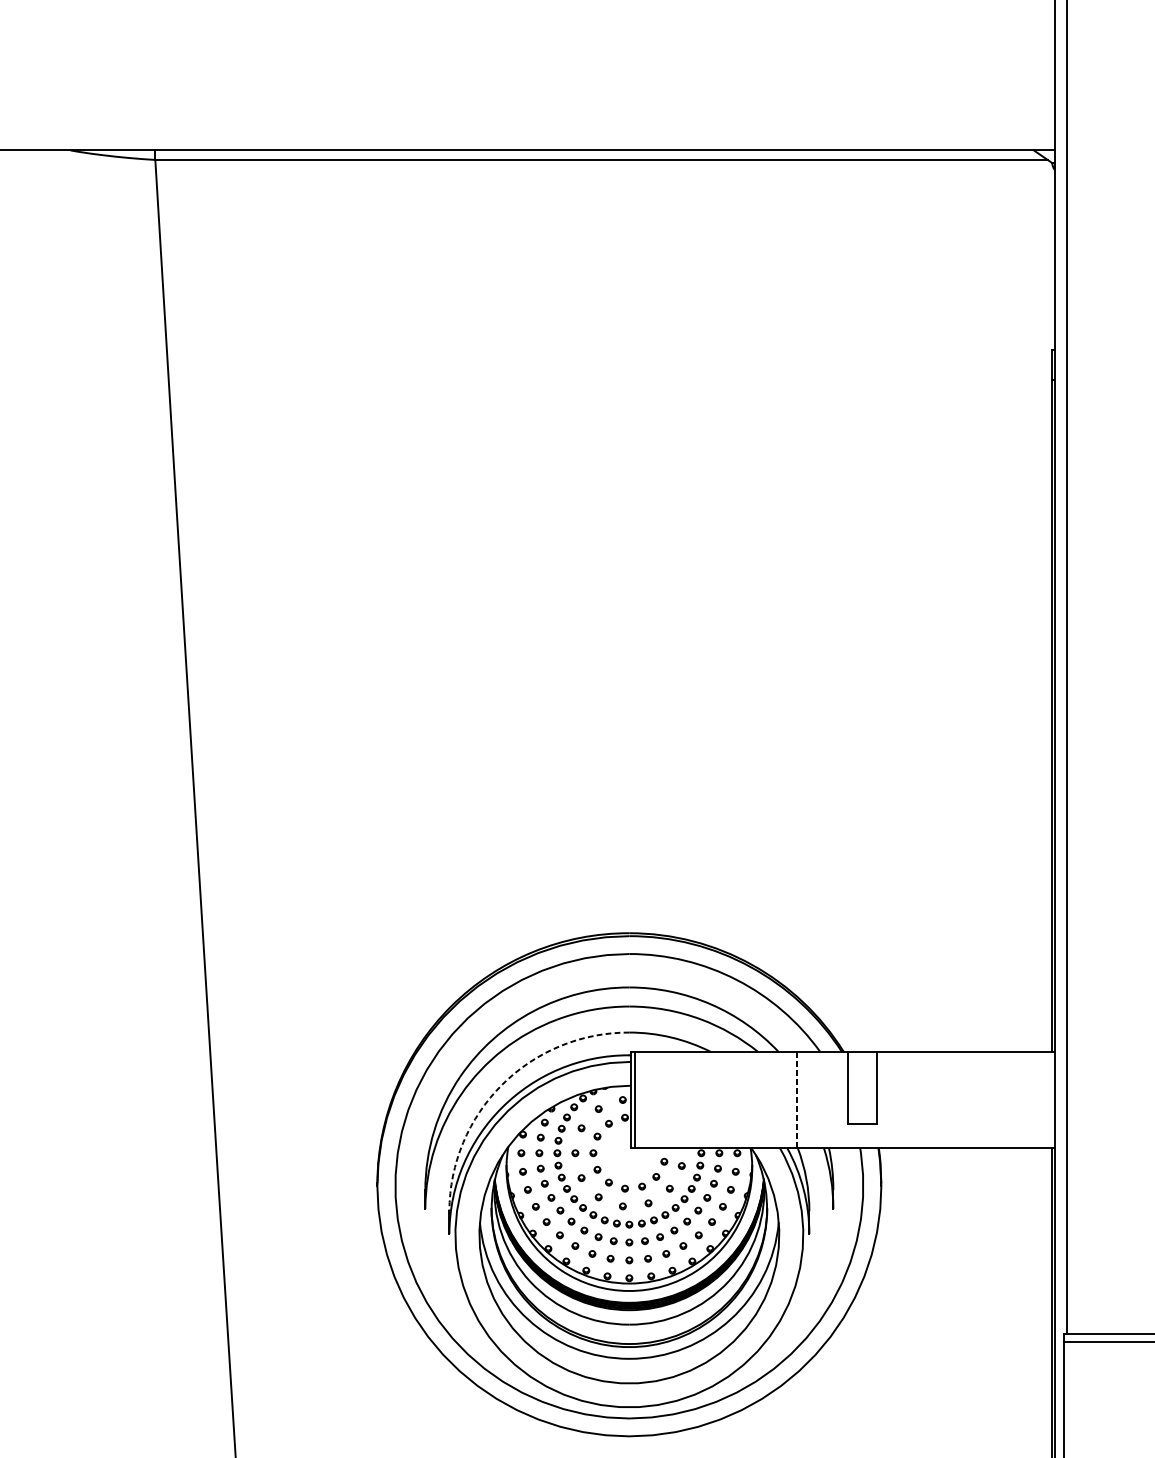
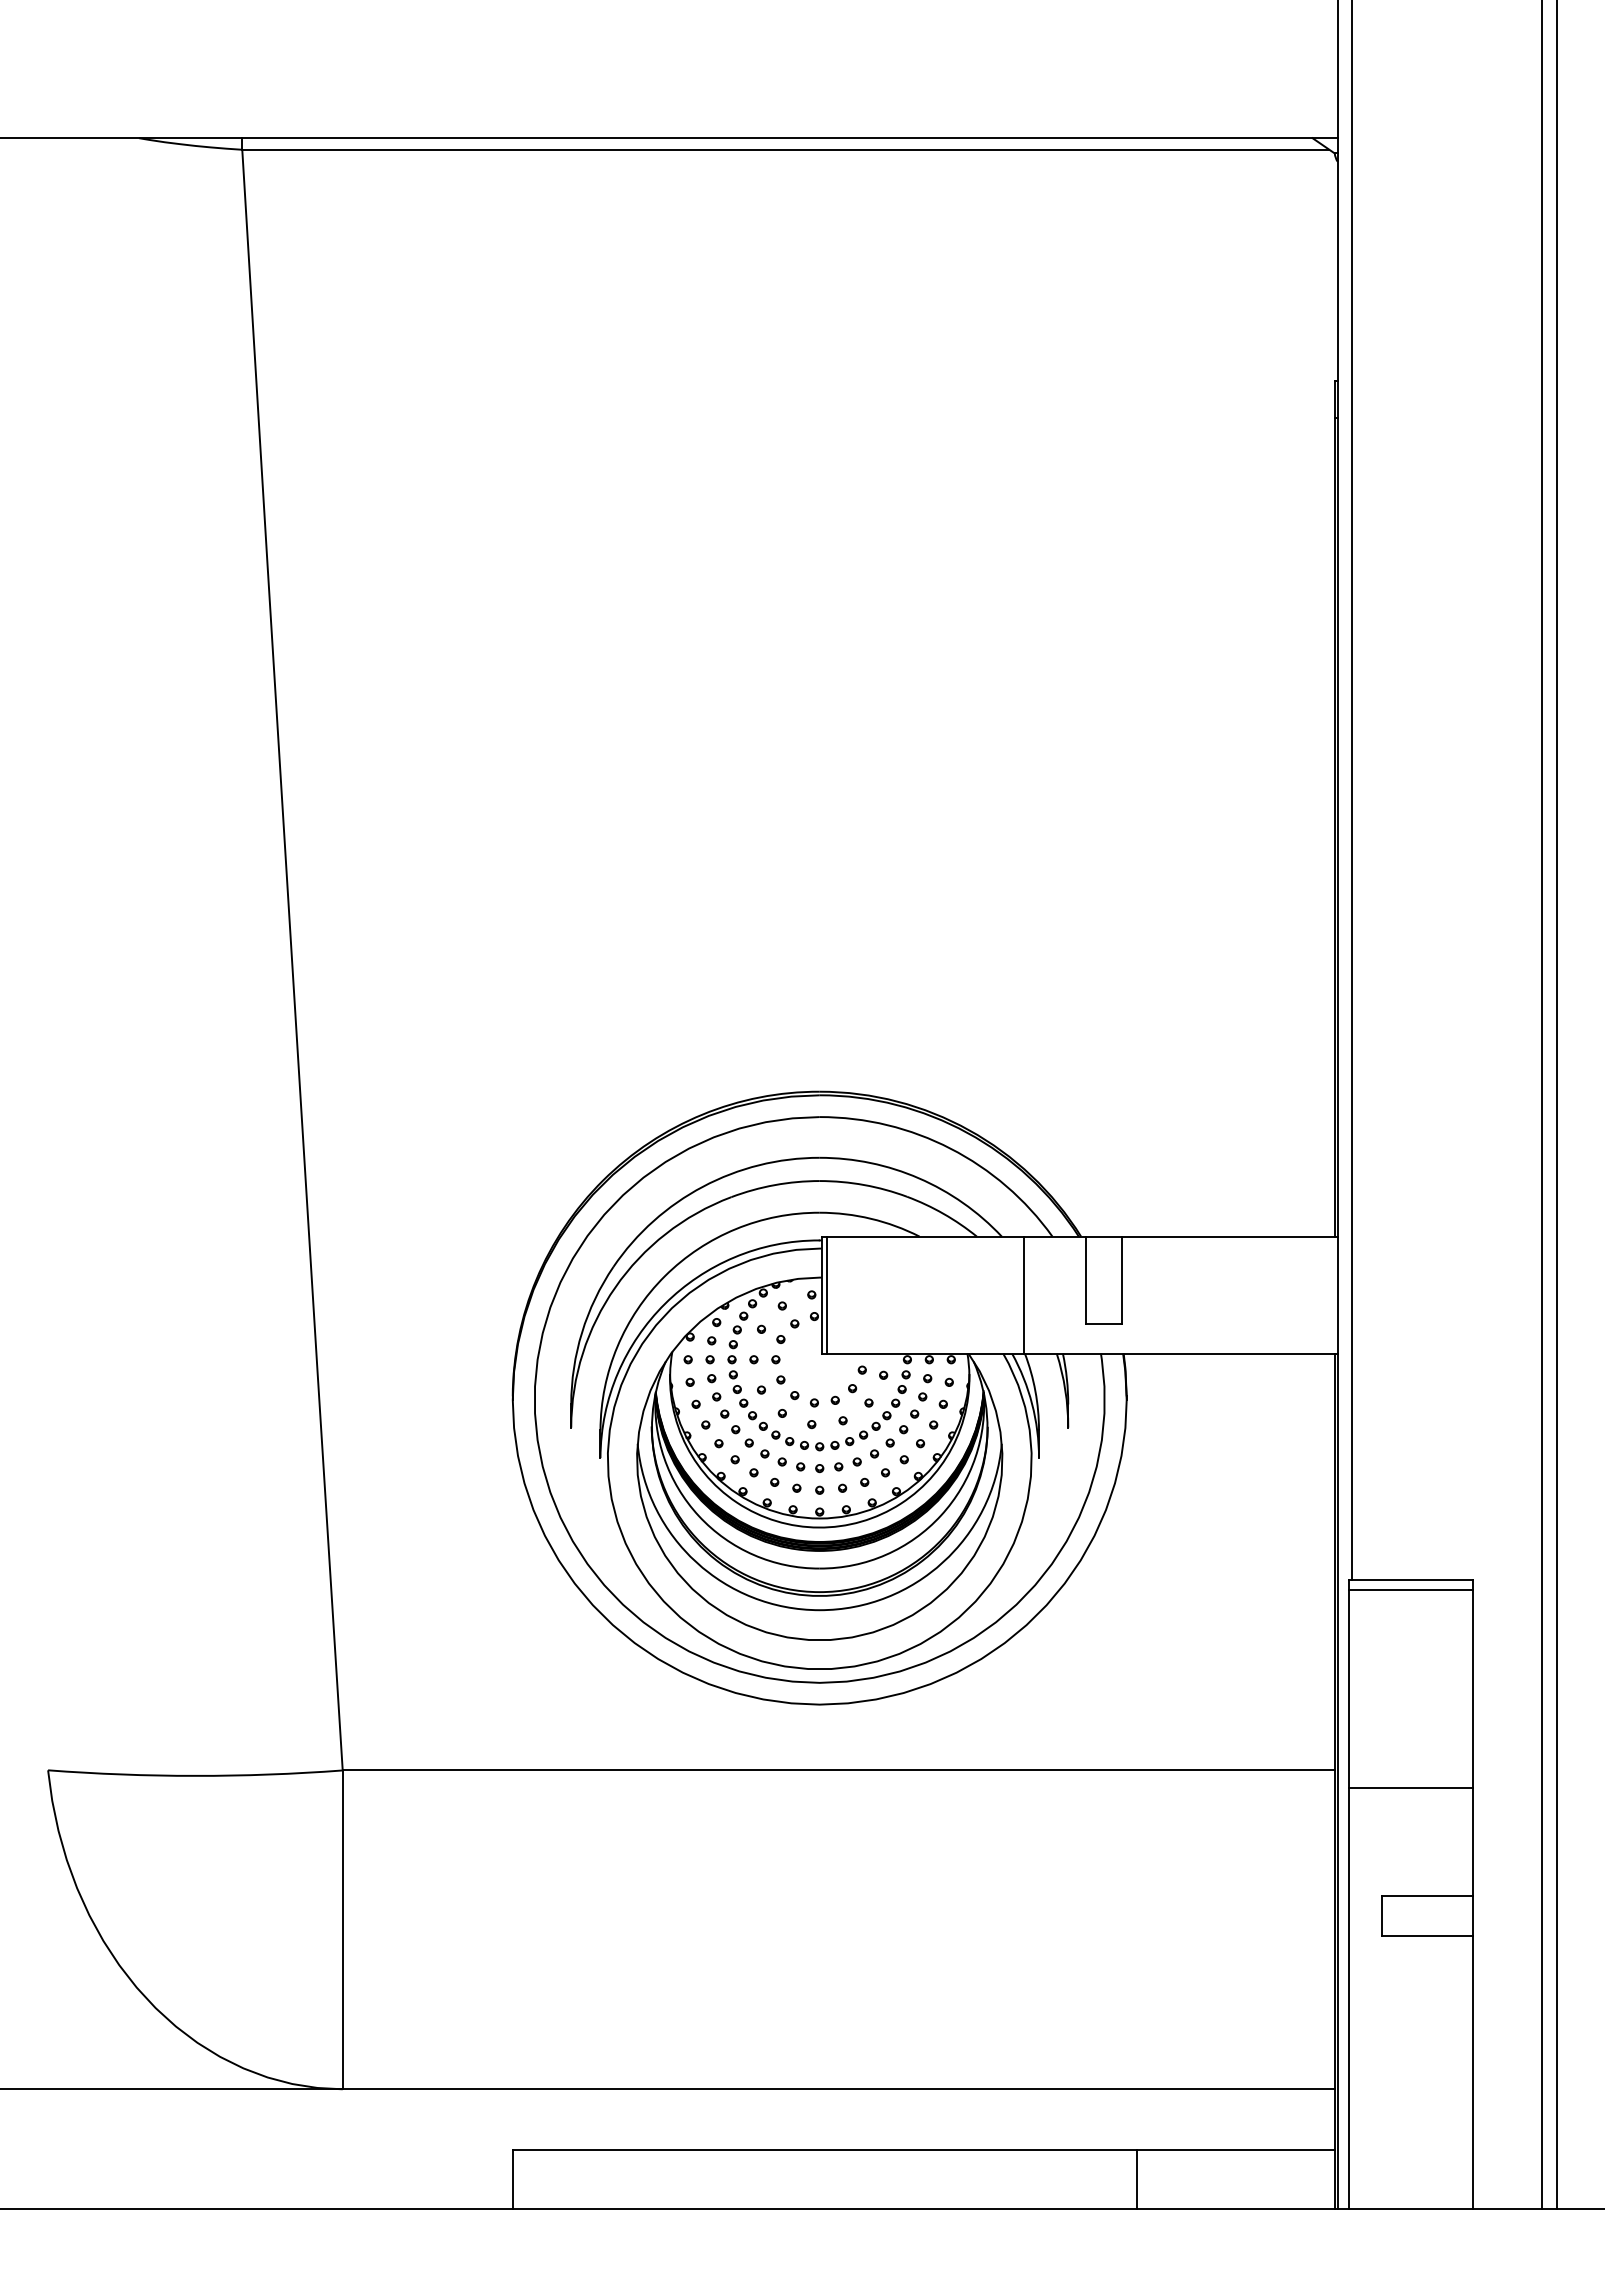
arc: (502, 1084) -> (665, 1276), dashed -> solid
line: (796, 1099) -> (1023, 1294), dashed -> solid

